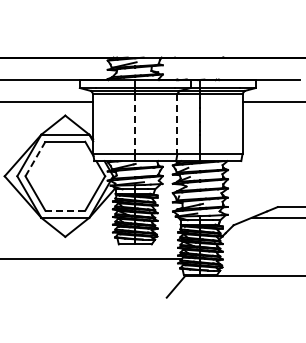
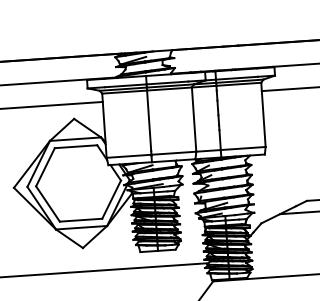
line: (135, 122) -> (149, 121), dashed -> solid
line: (177, 124) -> (194, 120), dashed -> solid
line: (35, 159) -> (45, 167), dashed -> solid
line: (65, 210) -> (81, 219), dashed -> solid

